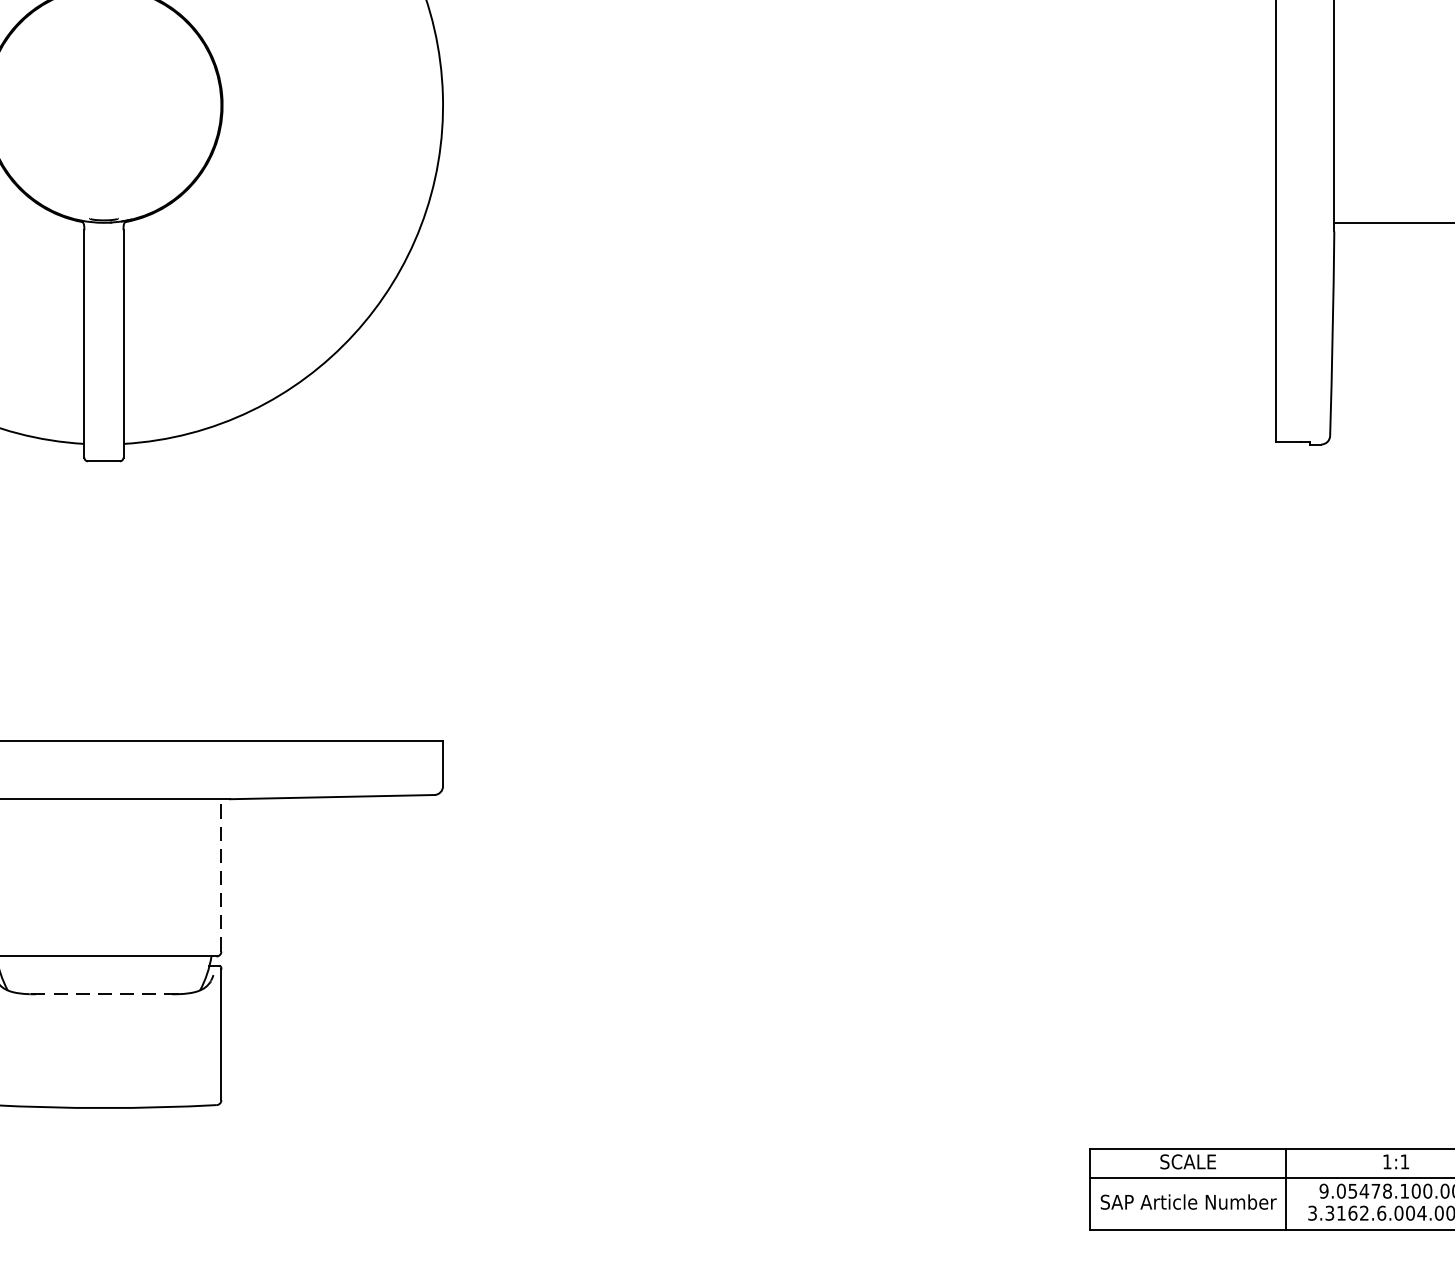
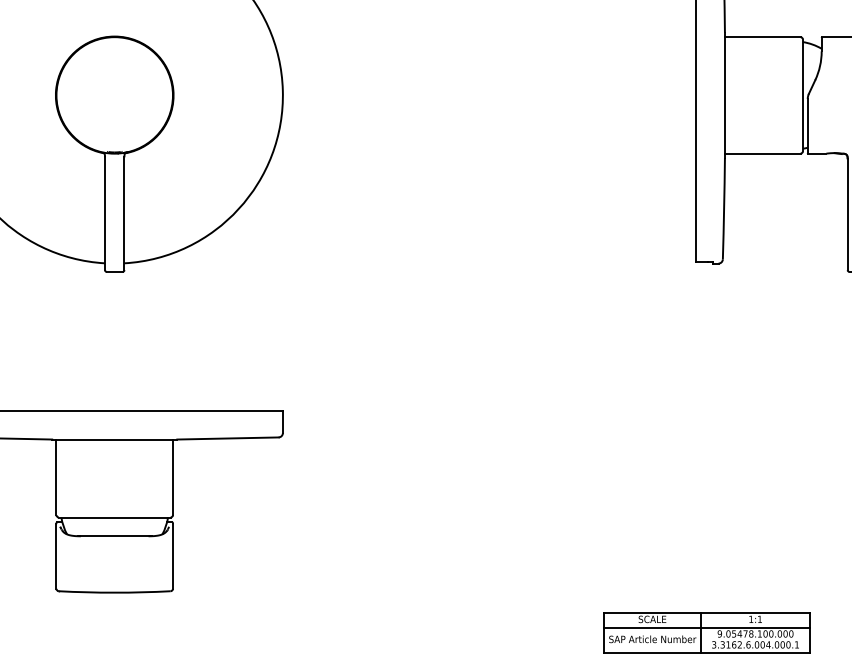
line: (220, 875) -> (172, 477), dashed -> solid
line: (103, 994) -> (114, 536), dashed -> solid

